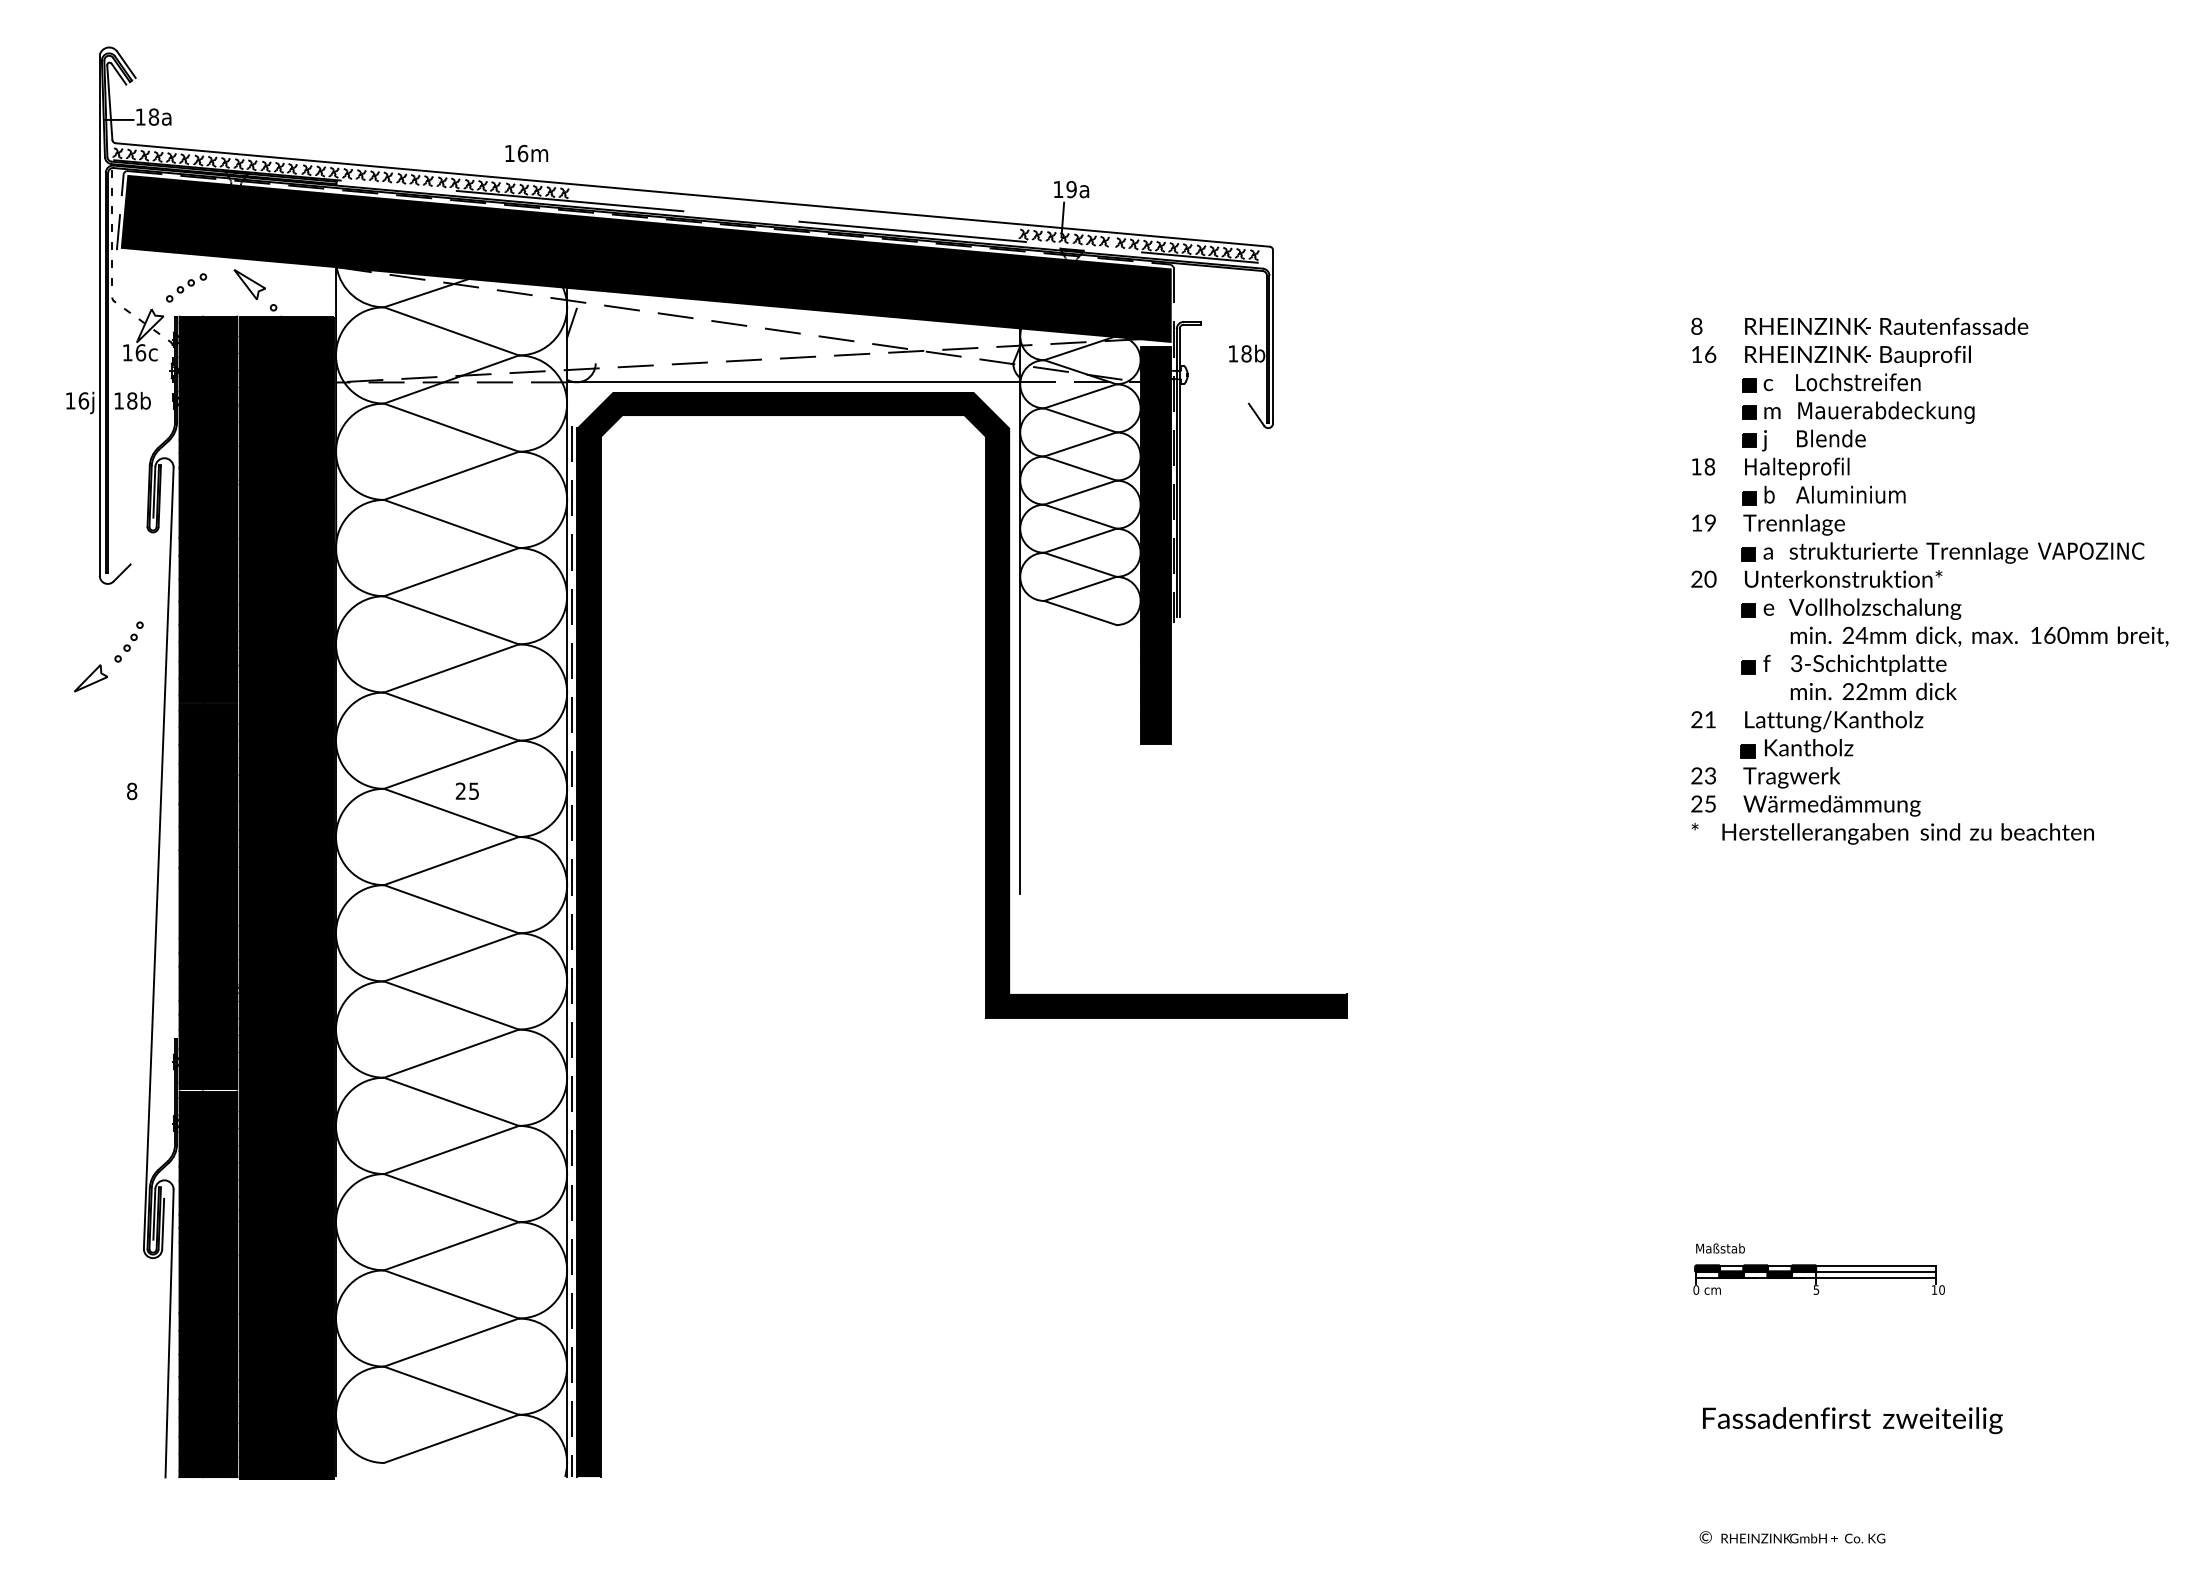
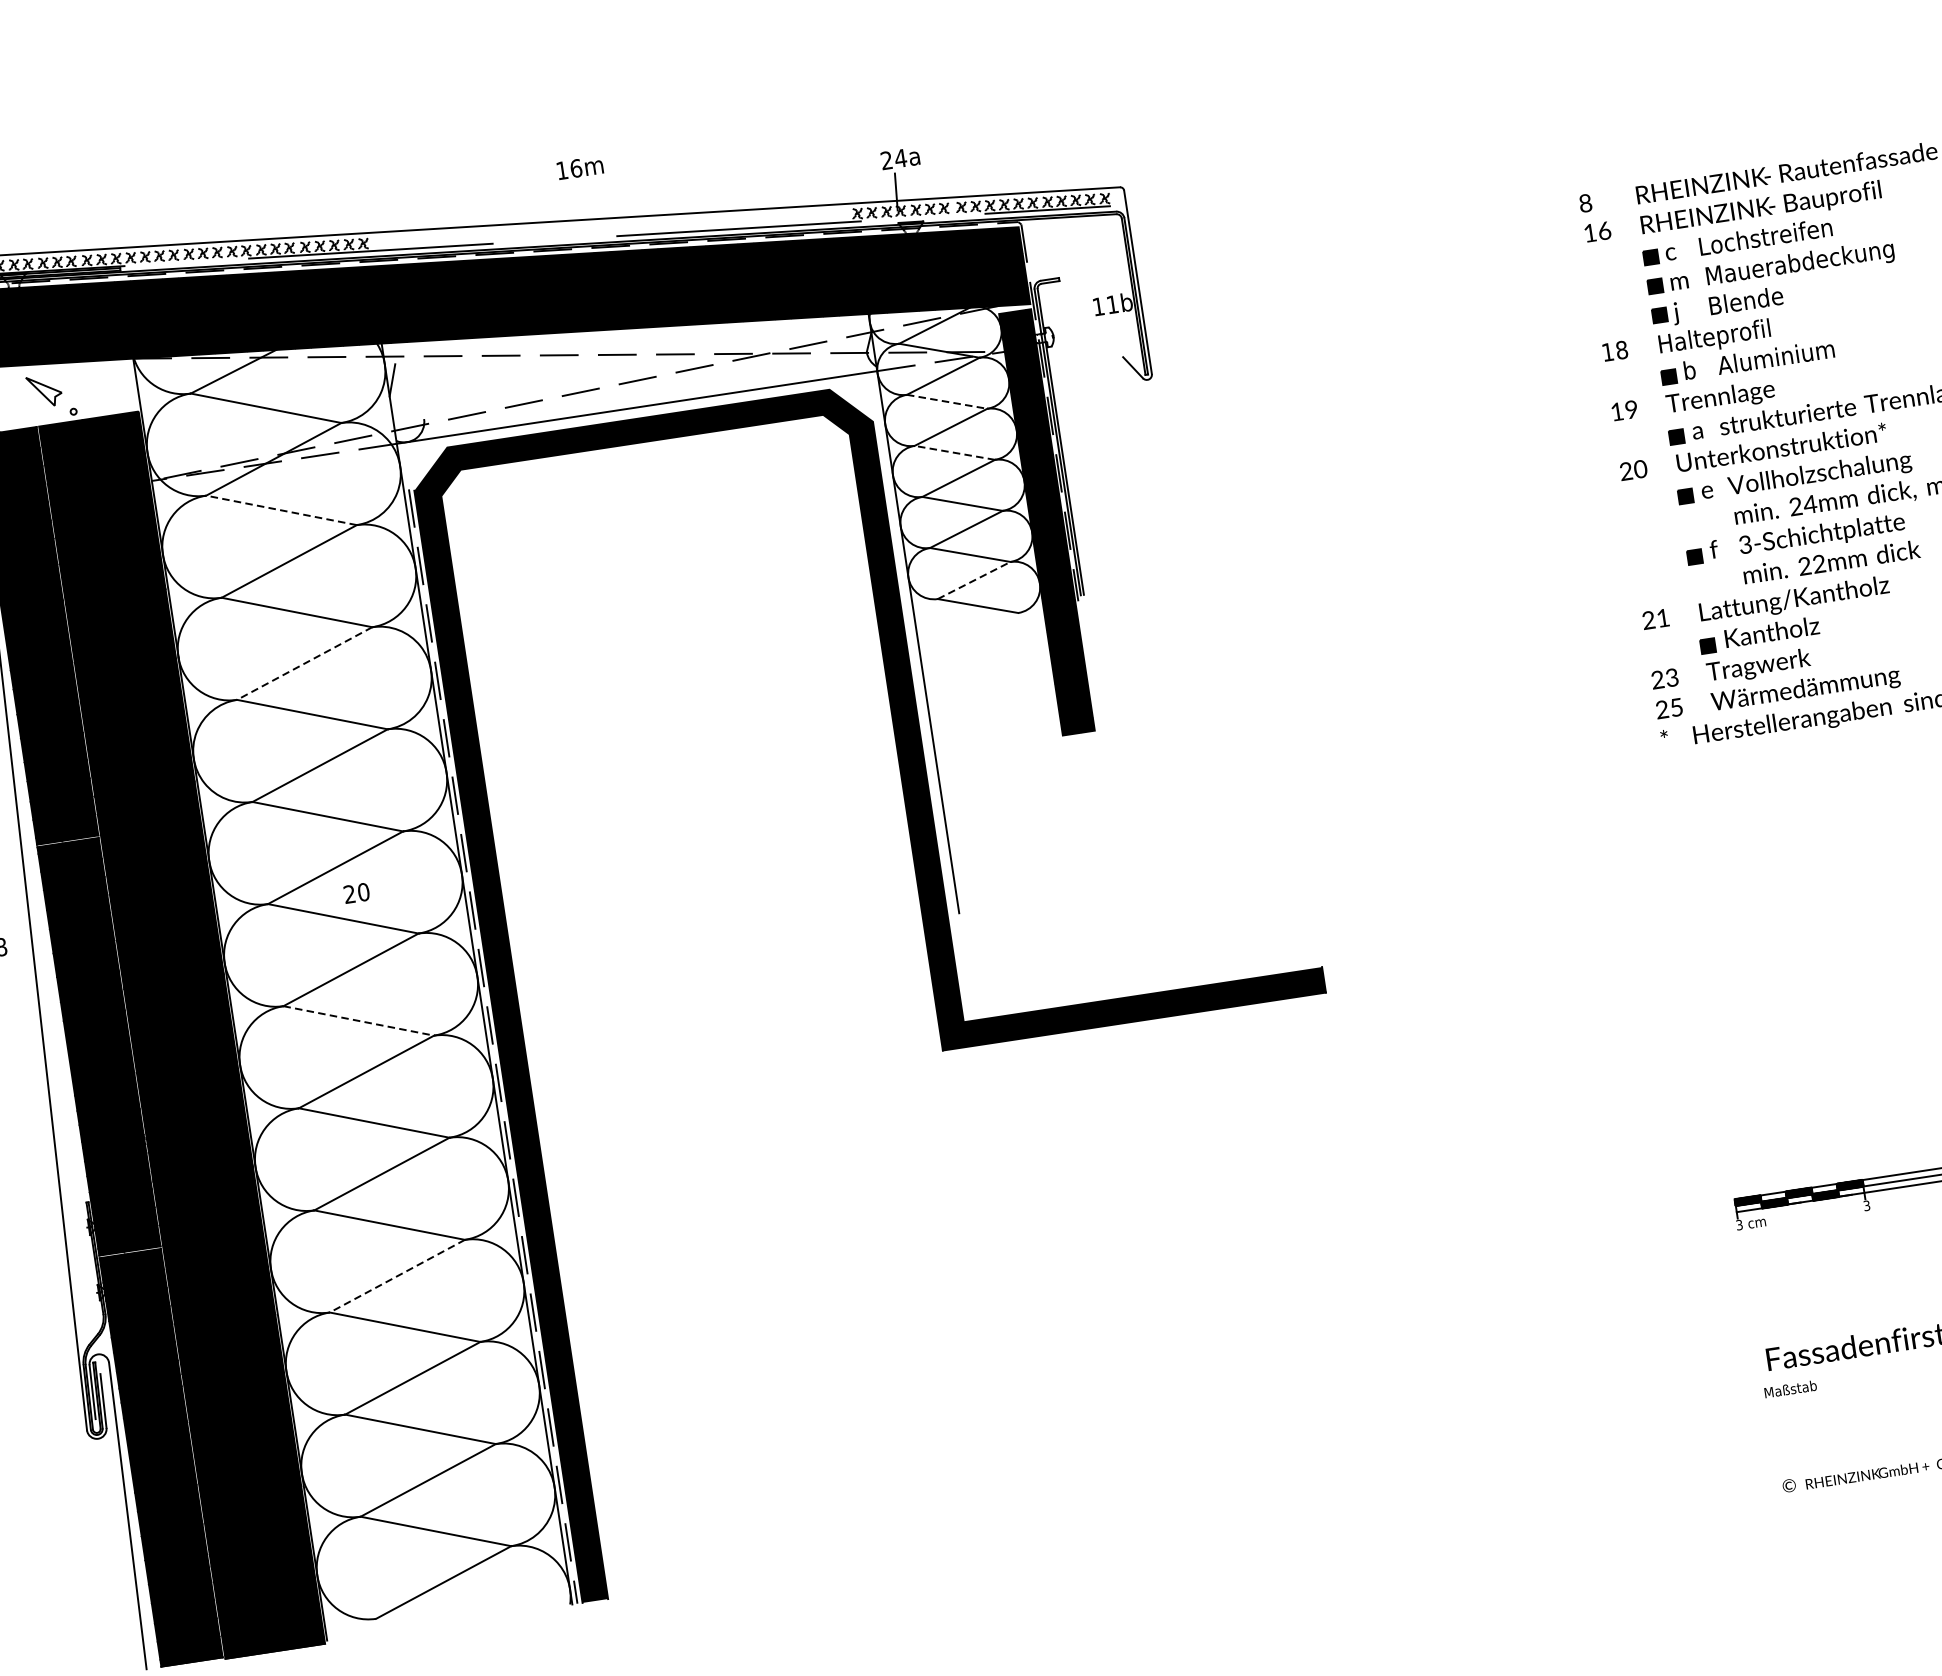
text: (526, 153) -> (579, 167), moved
text: (1065, 189) -> (894, 159), 19a -> 24a
text: (1246, 353) -> (1112, 304), 18b -> 11b
line: (1080, 420) -> (947, 401), solid -> dashed
line: (451, 427) -> (281, 510), solid -> dashed
line: (1079, 468) -> (953, 452), solid -> dashed
line: (451, 572) -> (304, 663), solid -> dashed
line: (1080, 588) -> (974, 580), solid -> dashed
text: (474, 790) -> (364, 891), 25 -> 20
line: (451, 909) -> (358, 1021), solid -> dashed
line: (451, 1149) -> (397, 1275), solid -> dashed
text: (1720, 1248) -> (1790, 1389), moved
text: (1696, 1289) -> (1739, 1224), 0 -> 3
text: (1816, 1289) -> (1866, 1205), 5 -> 3

